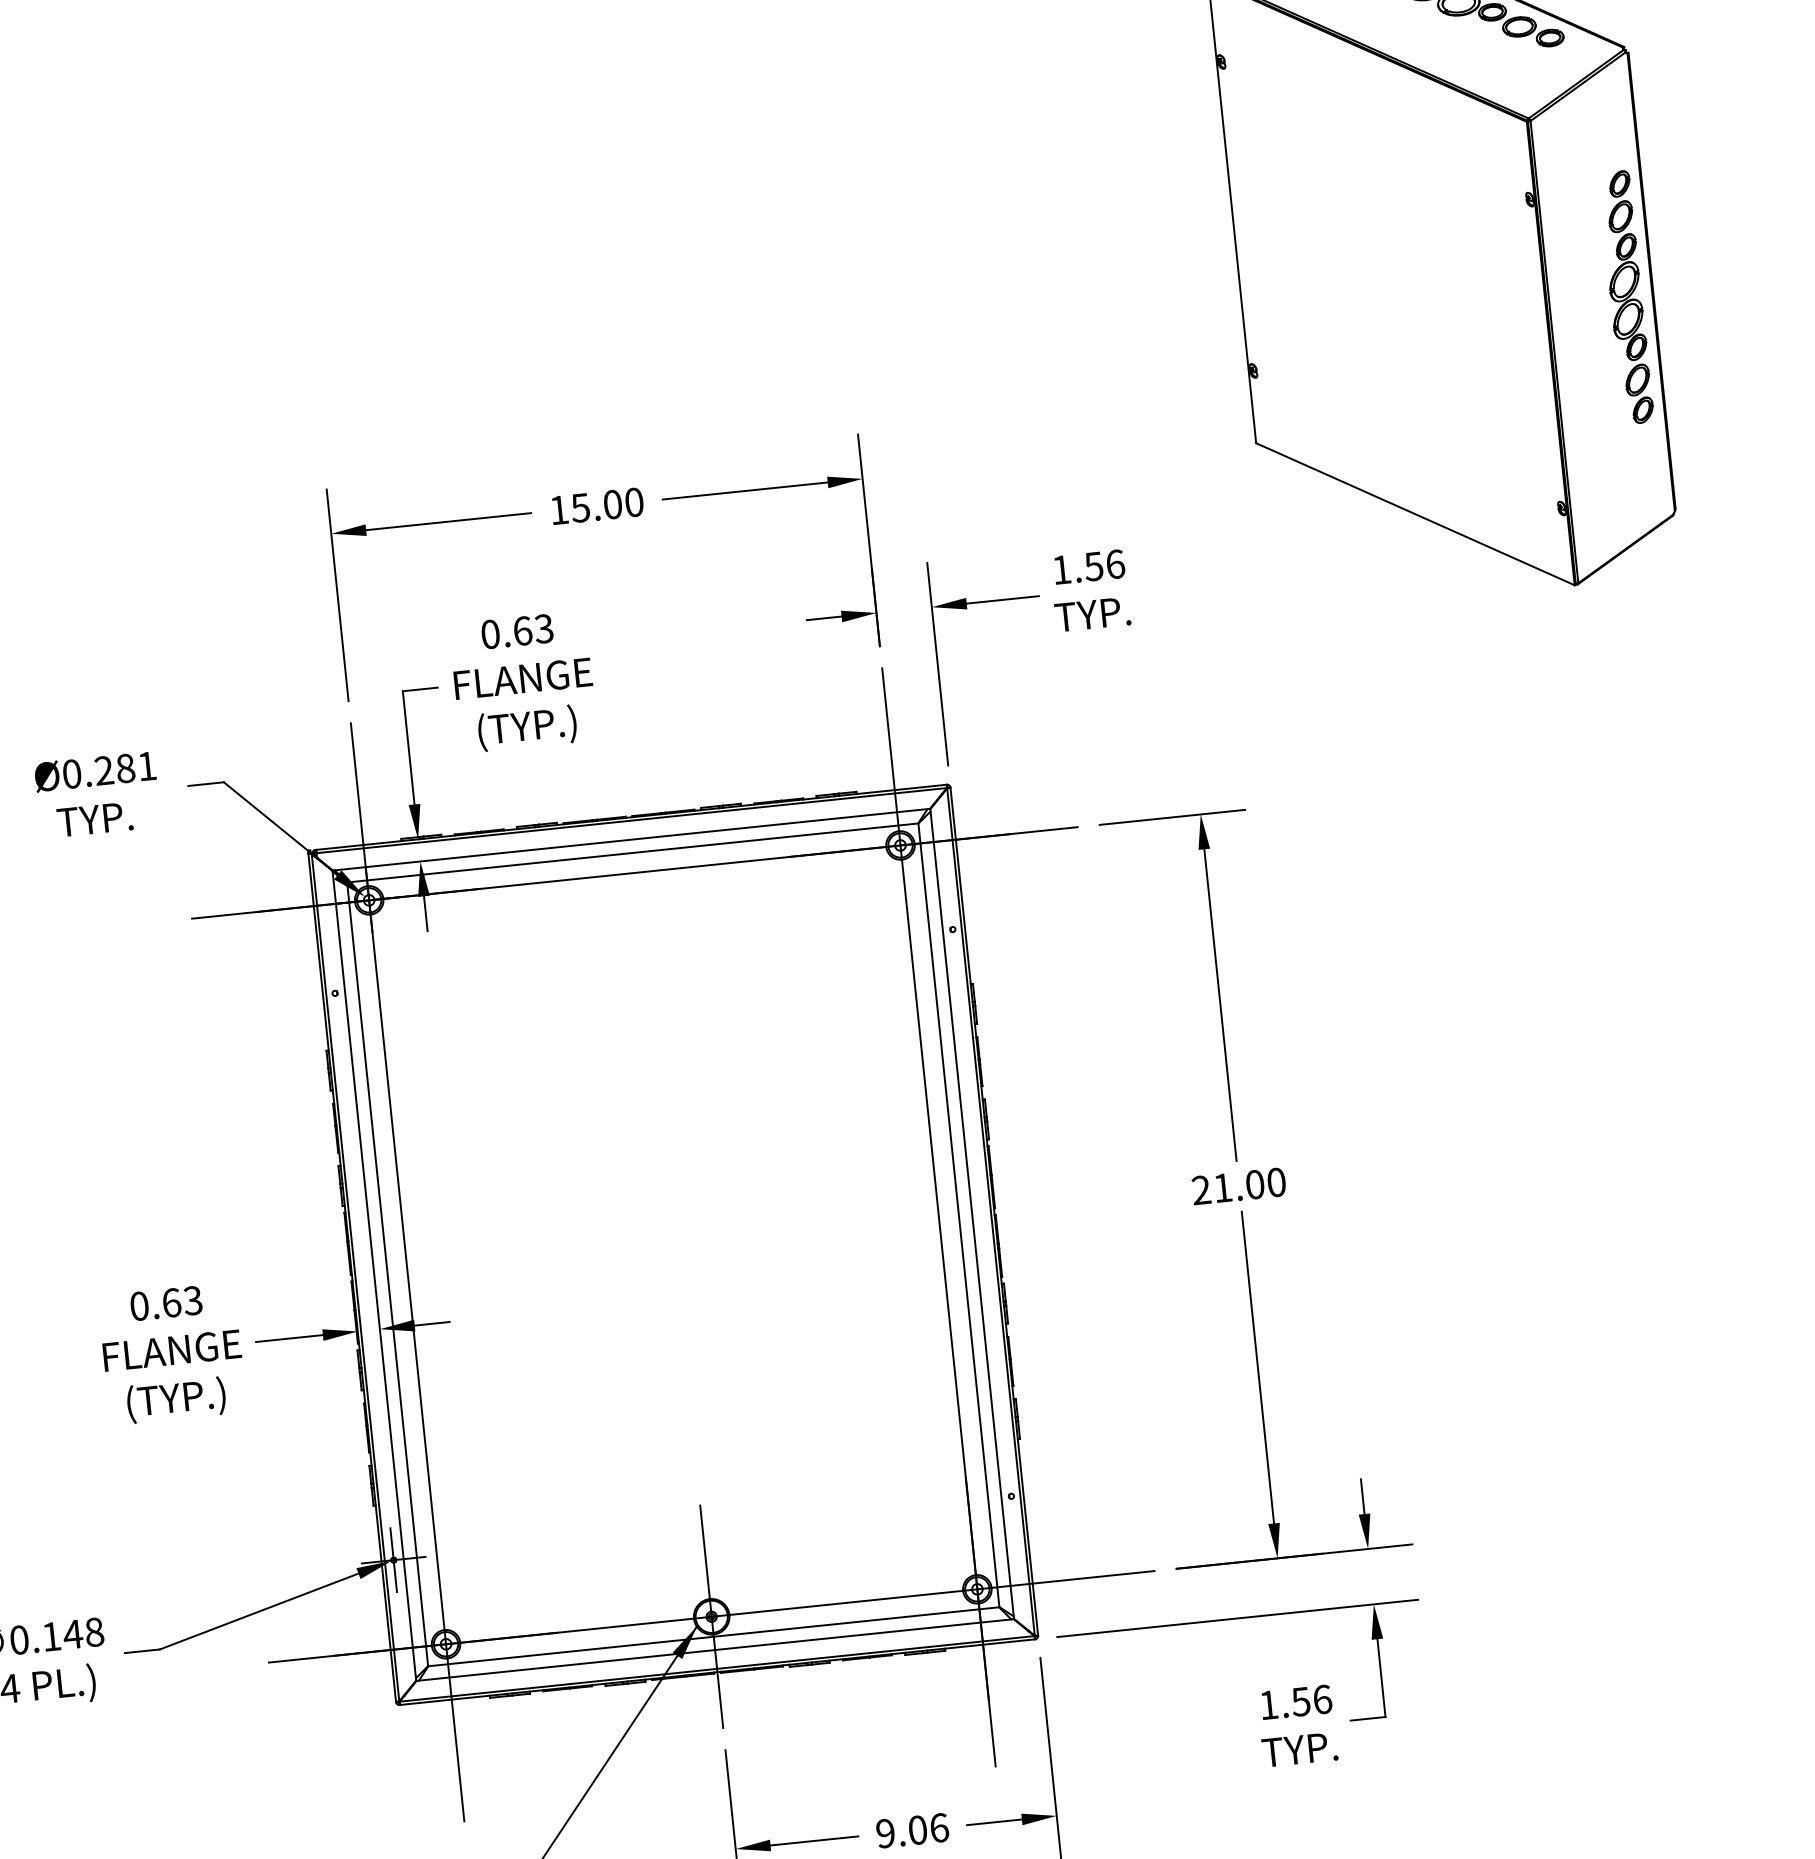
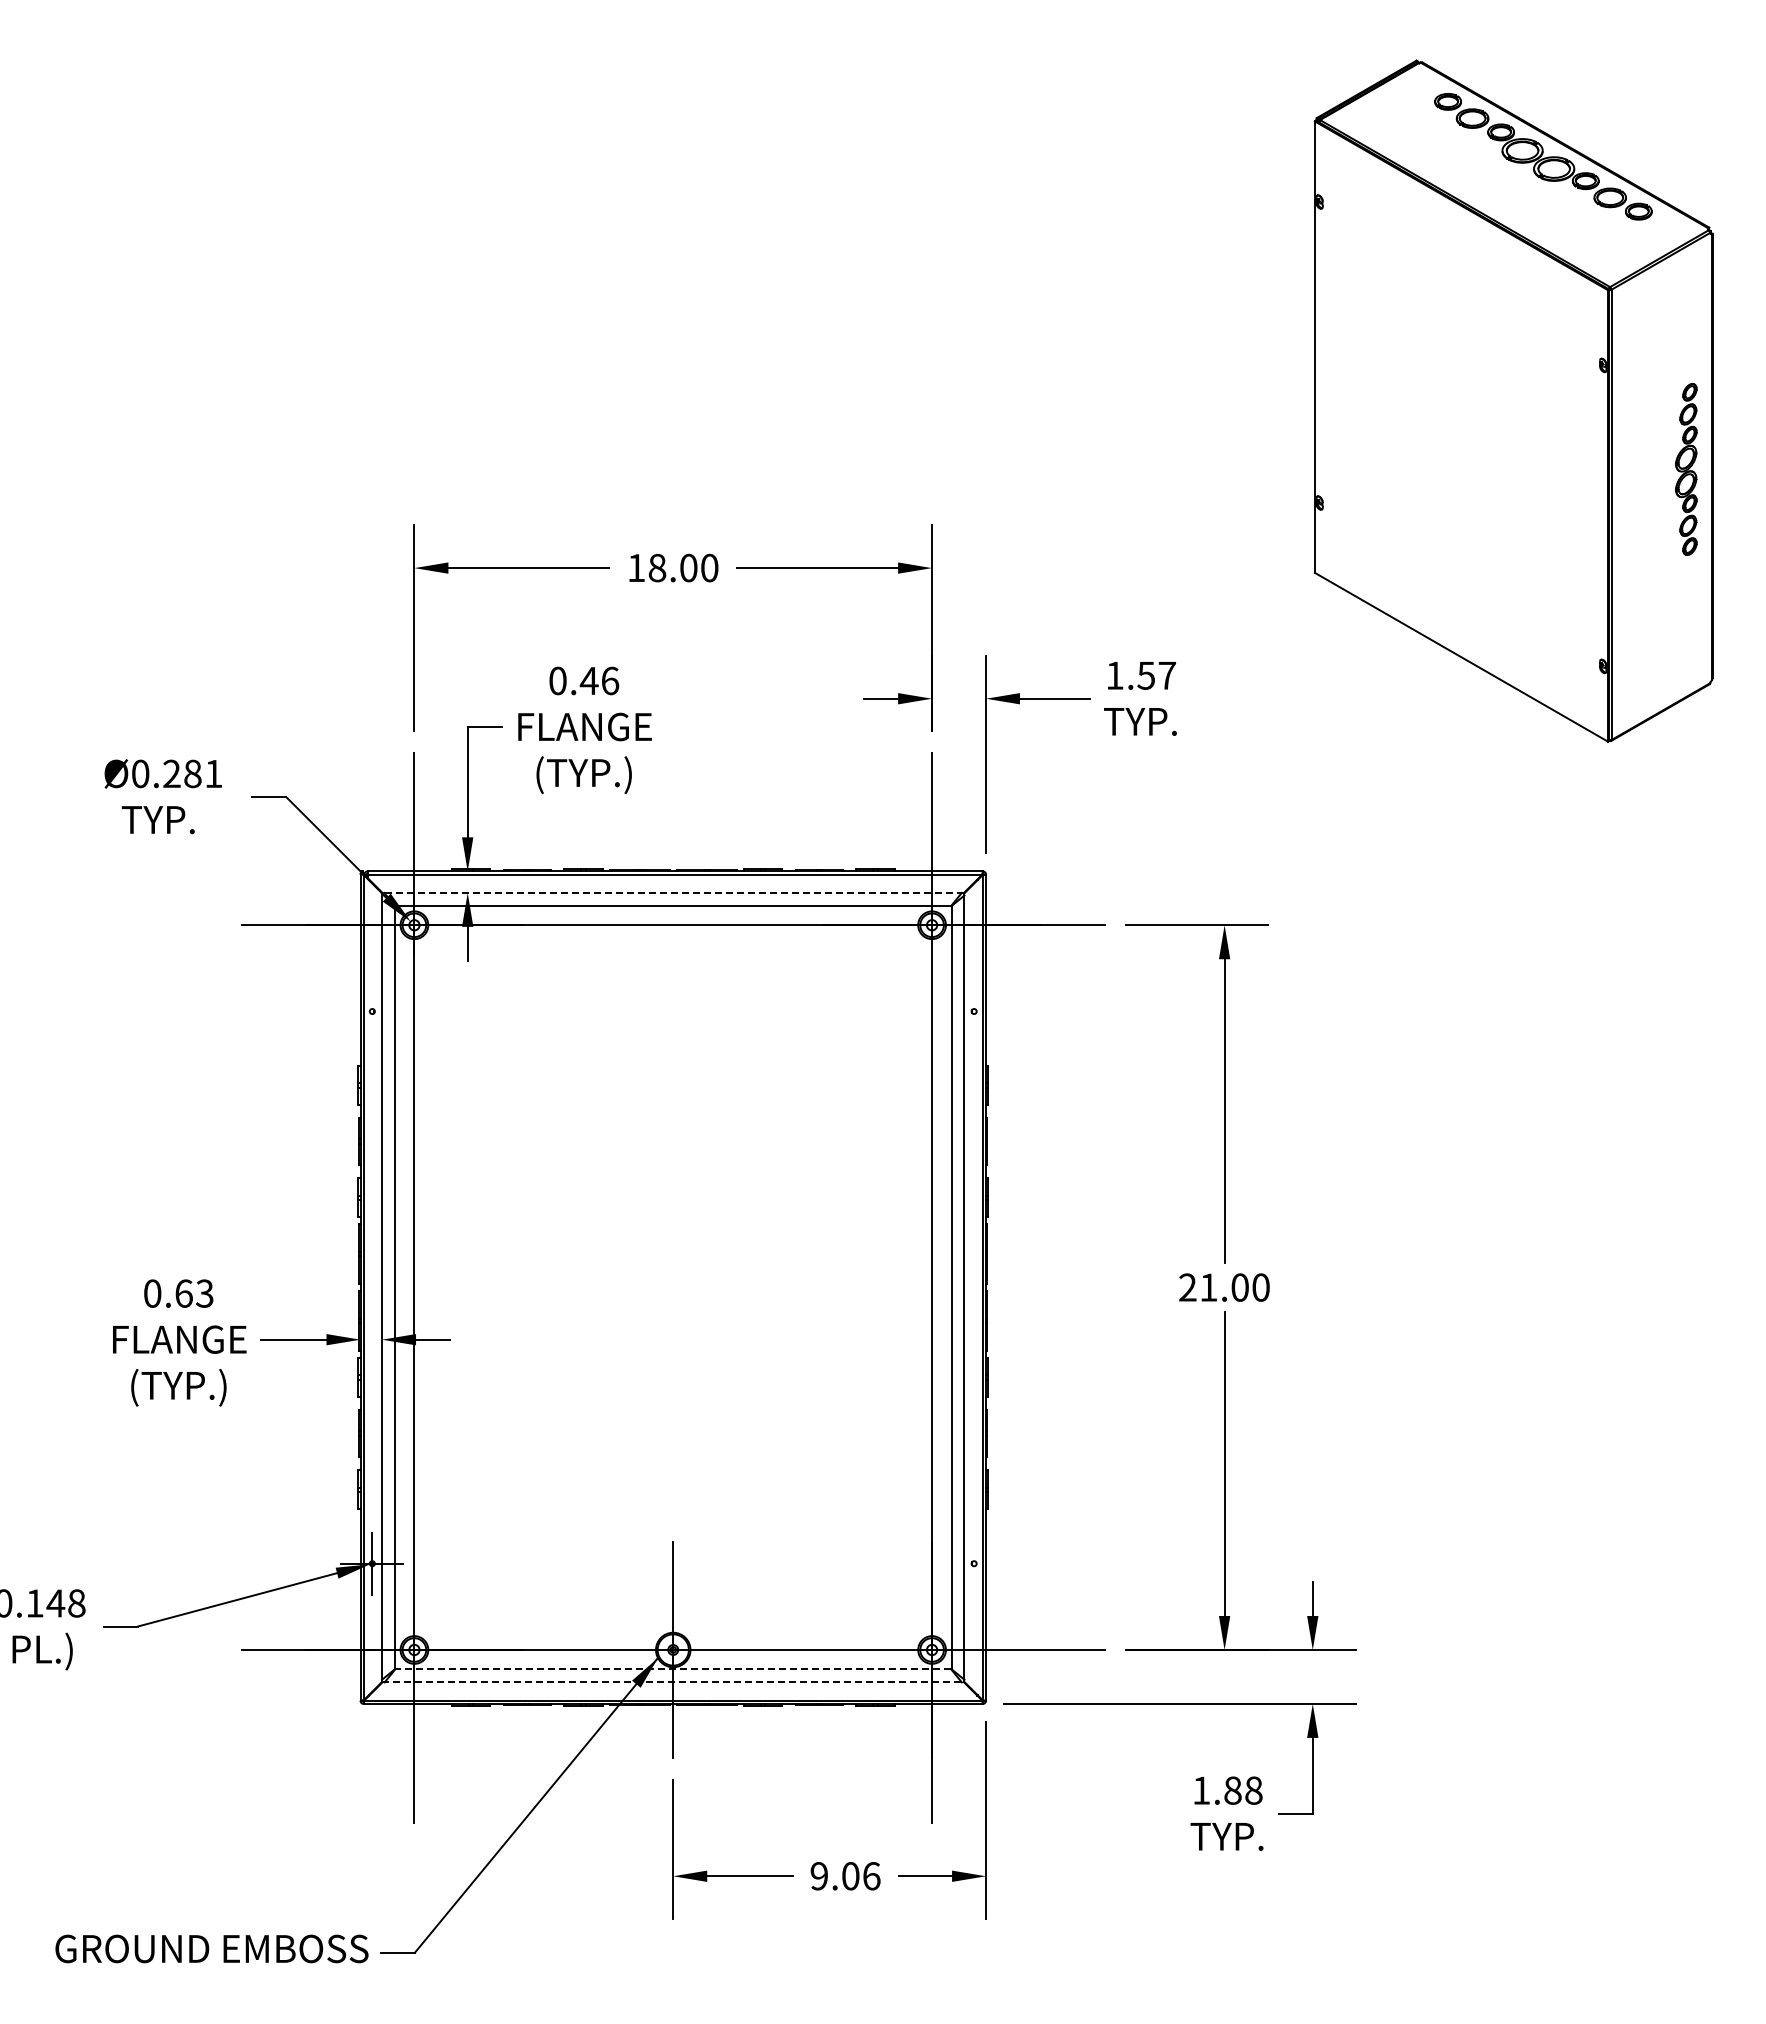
part: (1626, 297) -> (1686, 469), size x0.7
text: (580, 508) -> (657, 568), 15.00 -> 18.00
text: (1115, 564) -> (1167, 675), 1.56 -> 1.57
text: (533, 629) -> (599, 680), 0.63 -> 0.46
line: (631, 839) -> (673, 892), solid -> dashed
line: (712, 1636) -> (672, 1669), solid -> dashed
line: (715, 1650) -> (673, 1682), solid -> dashed
text: (1310, 1700) -> (1242, 1790), 1.56 -> 1.88

